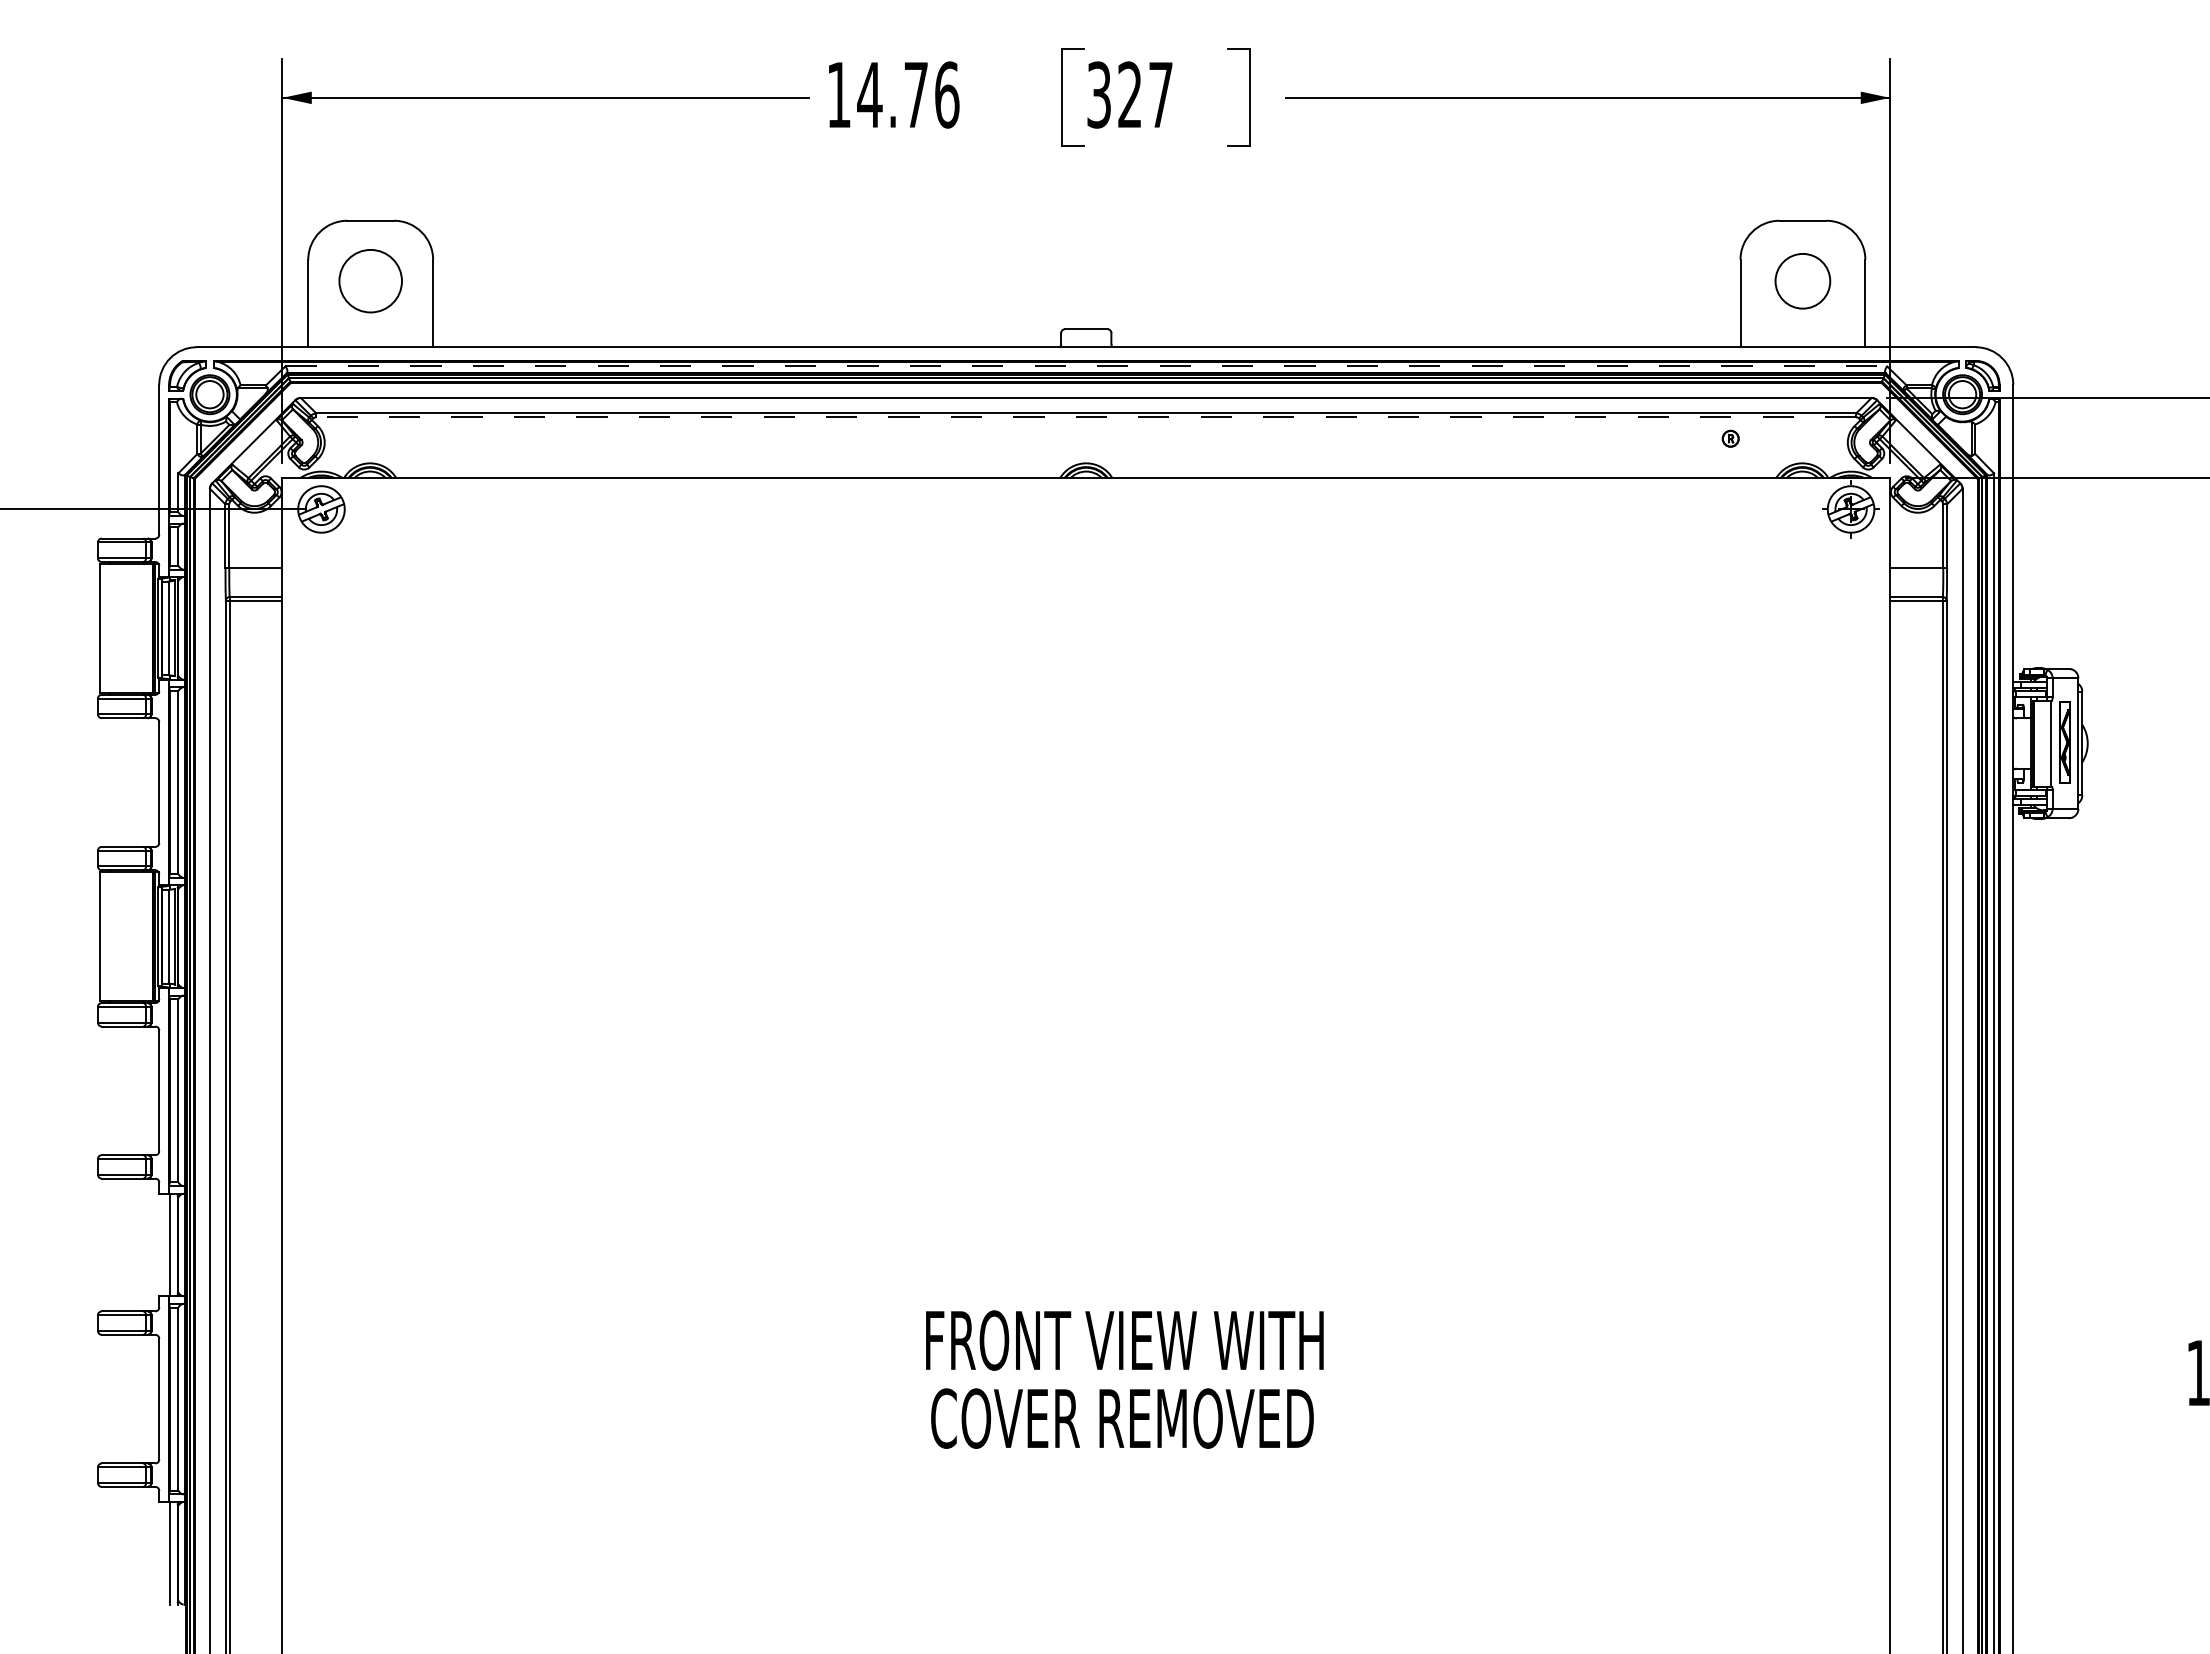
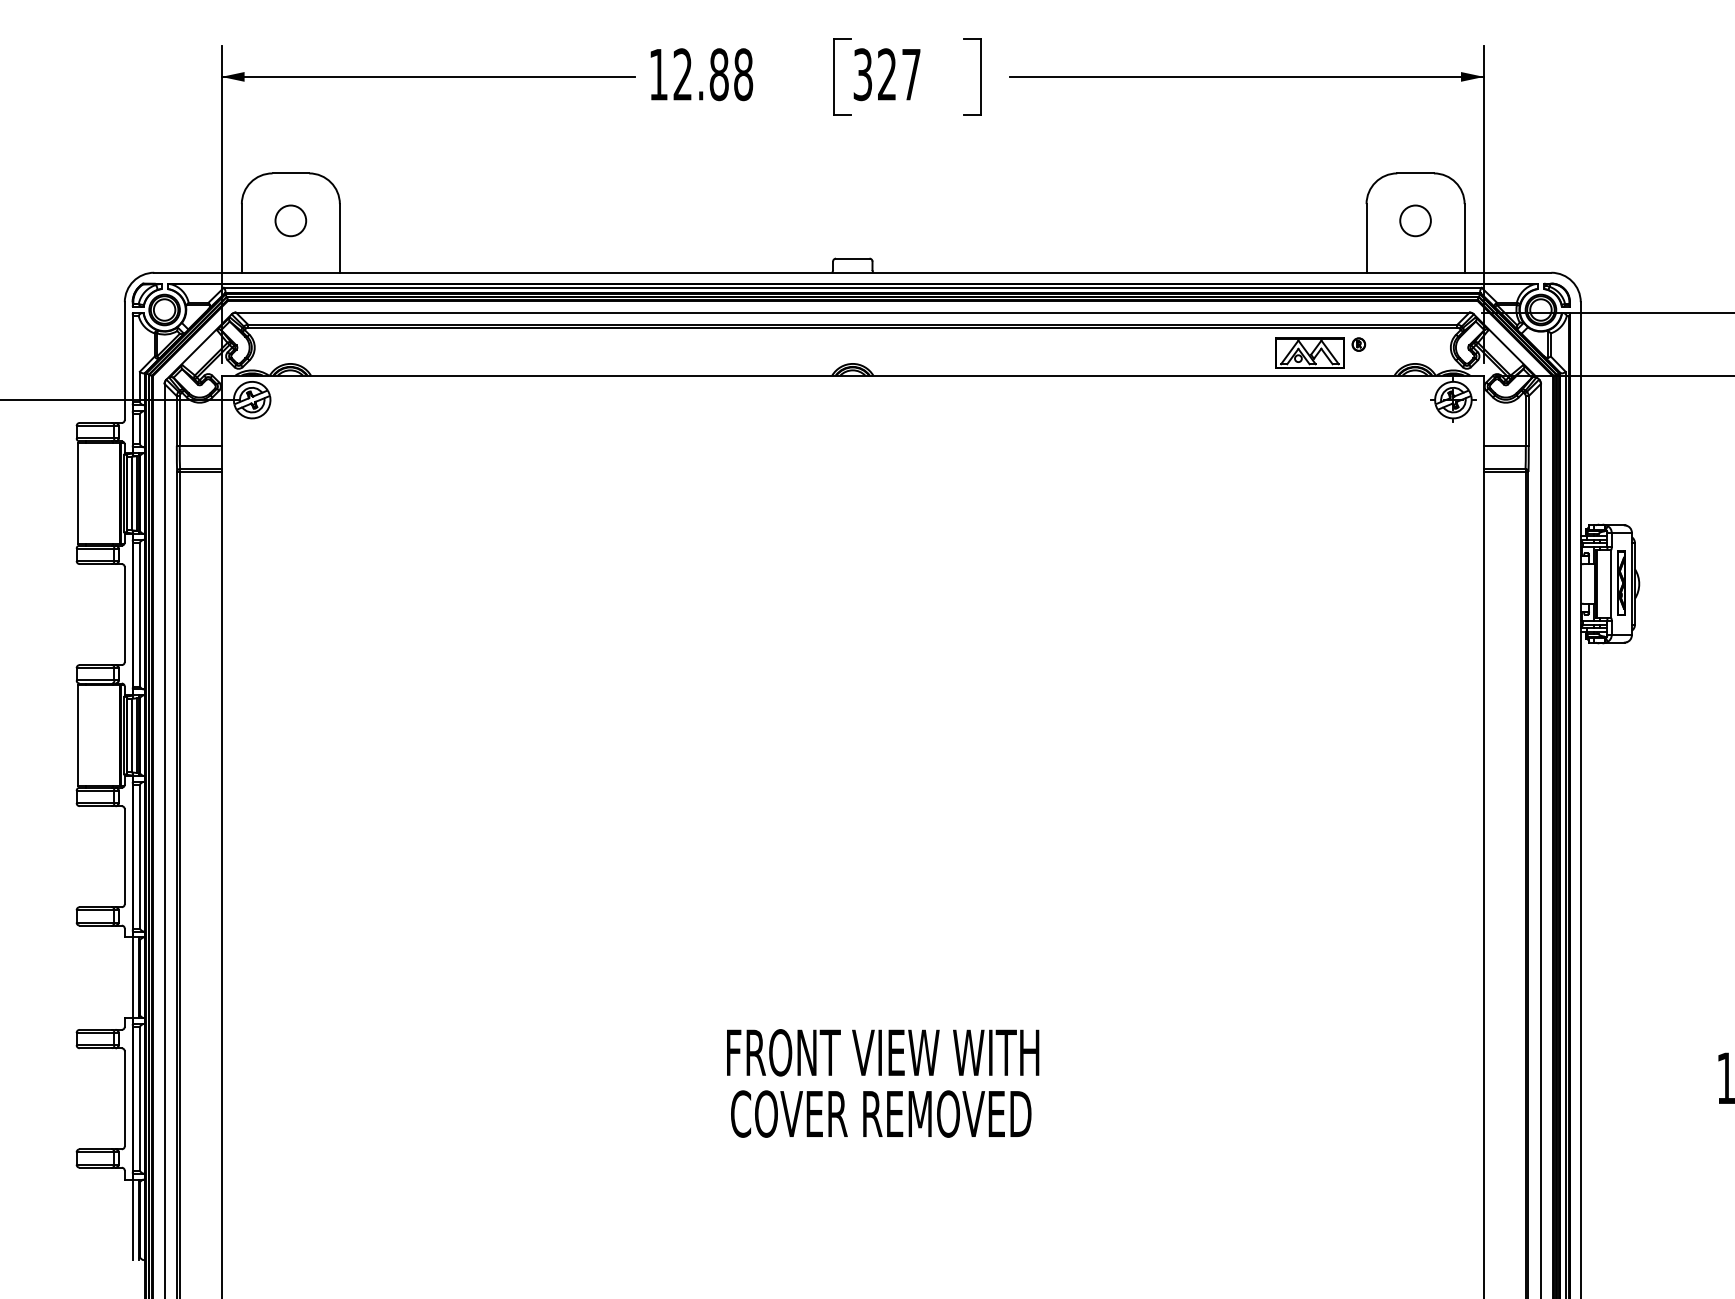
text: (908, 94) -> (713, 74), 14.76 -> 12.88
circle: (370, 280) -> (290, 220), size x0.62
circle: (1802, 280) -> (1415, 220), size x0.71
line: (1086, 366) -> (852, 287), dashed -> solid
line: (1086, 417) -> (852, 327), dashed -> solid
part: (1668, 449) -> (1310, 353), added

